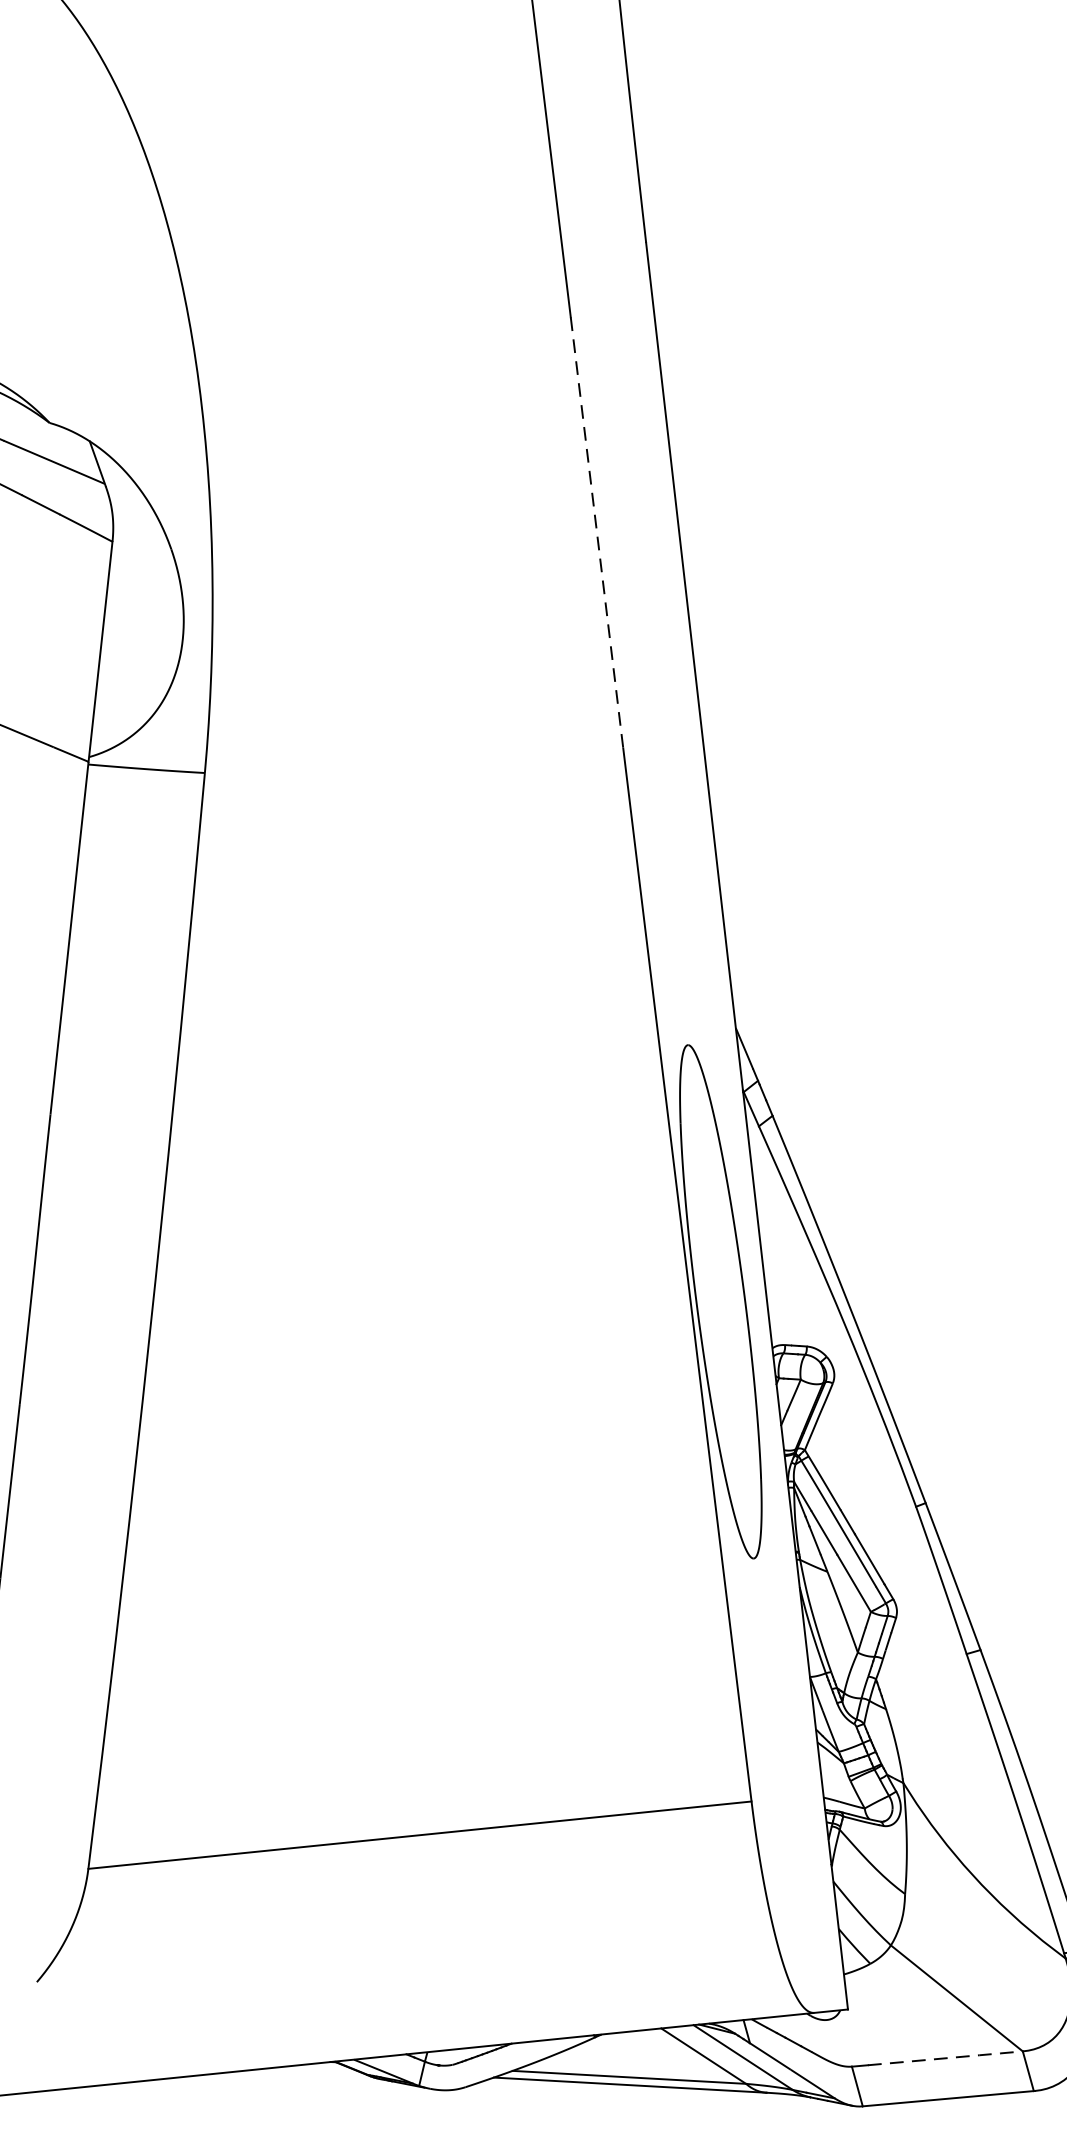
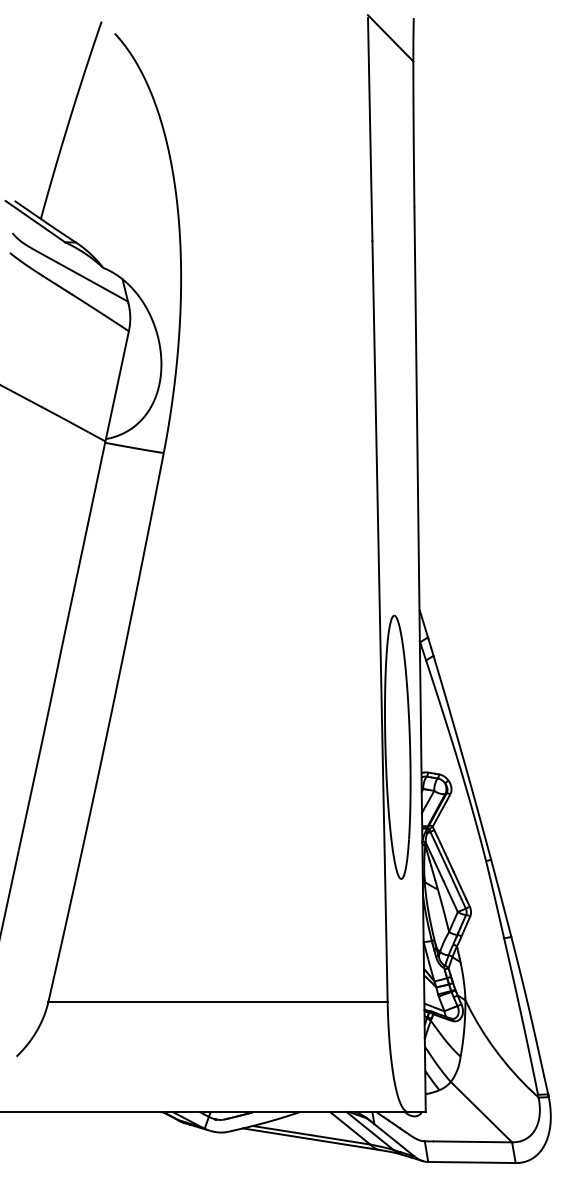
line: (596, 534) -> (374, 352), dashed -> solid
line: (949, 2057) -> (474, 1141), dashed -> solid

